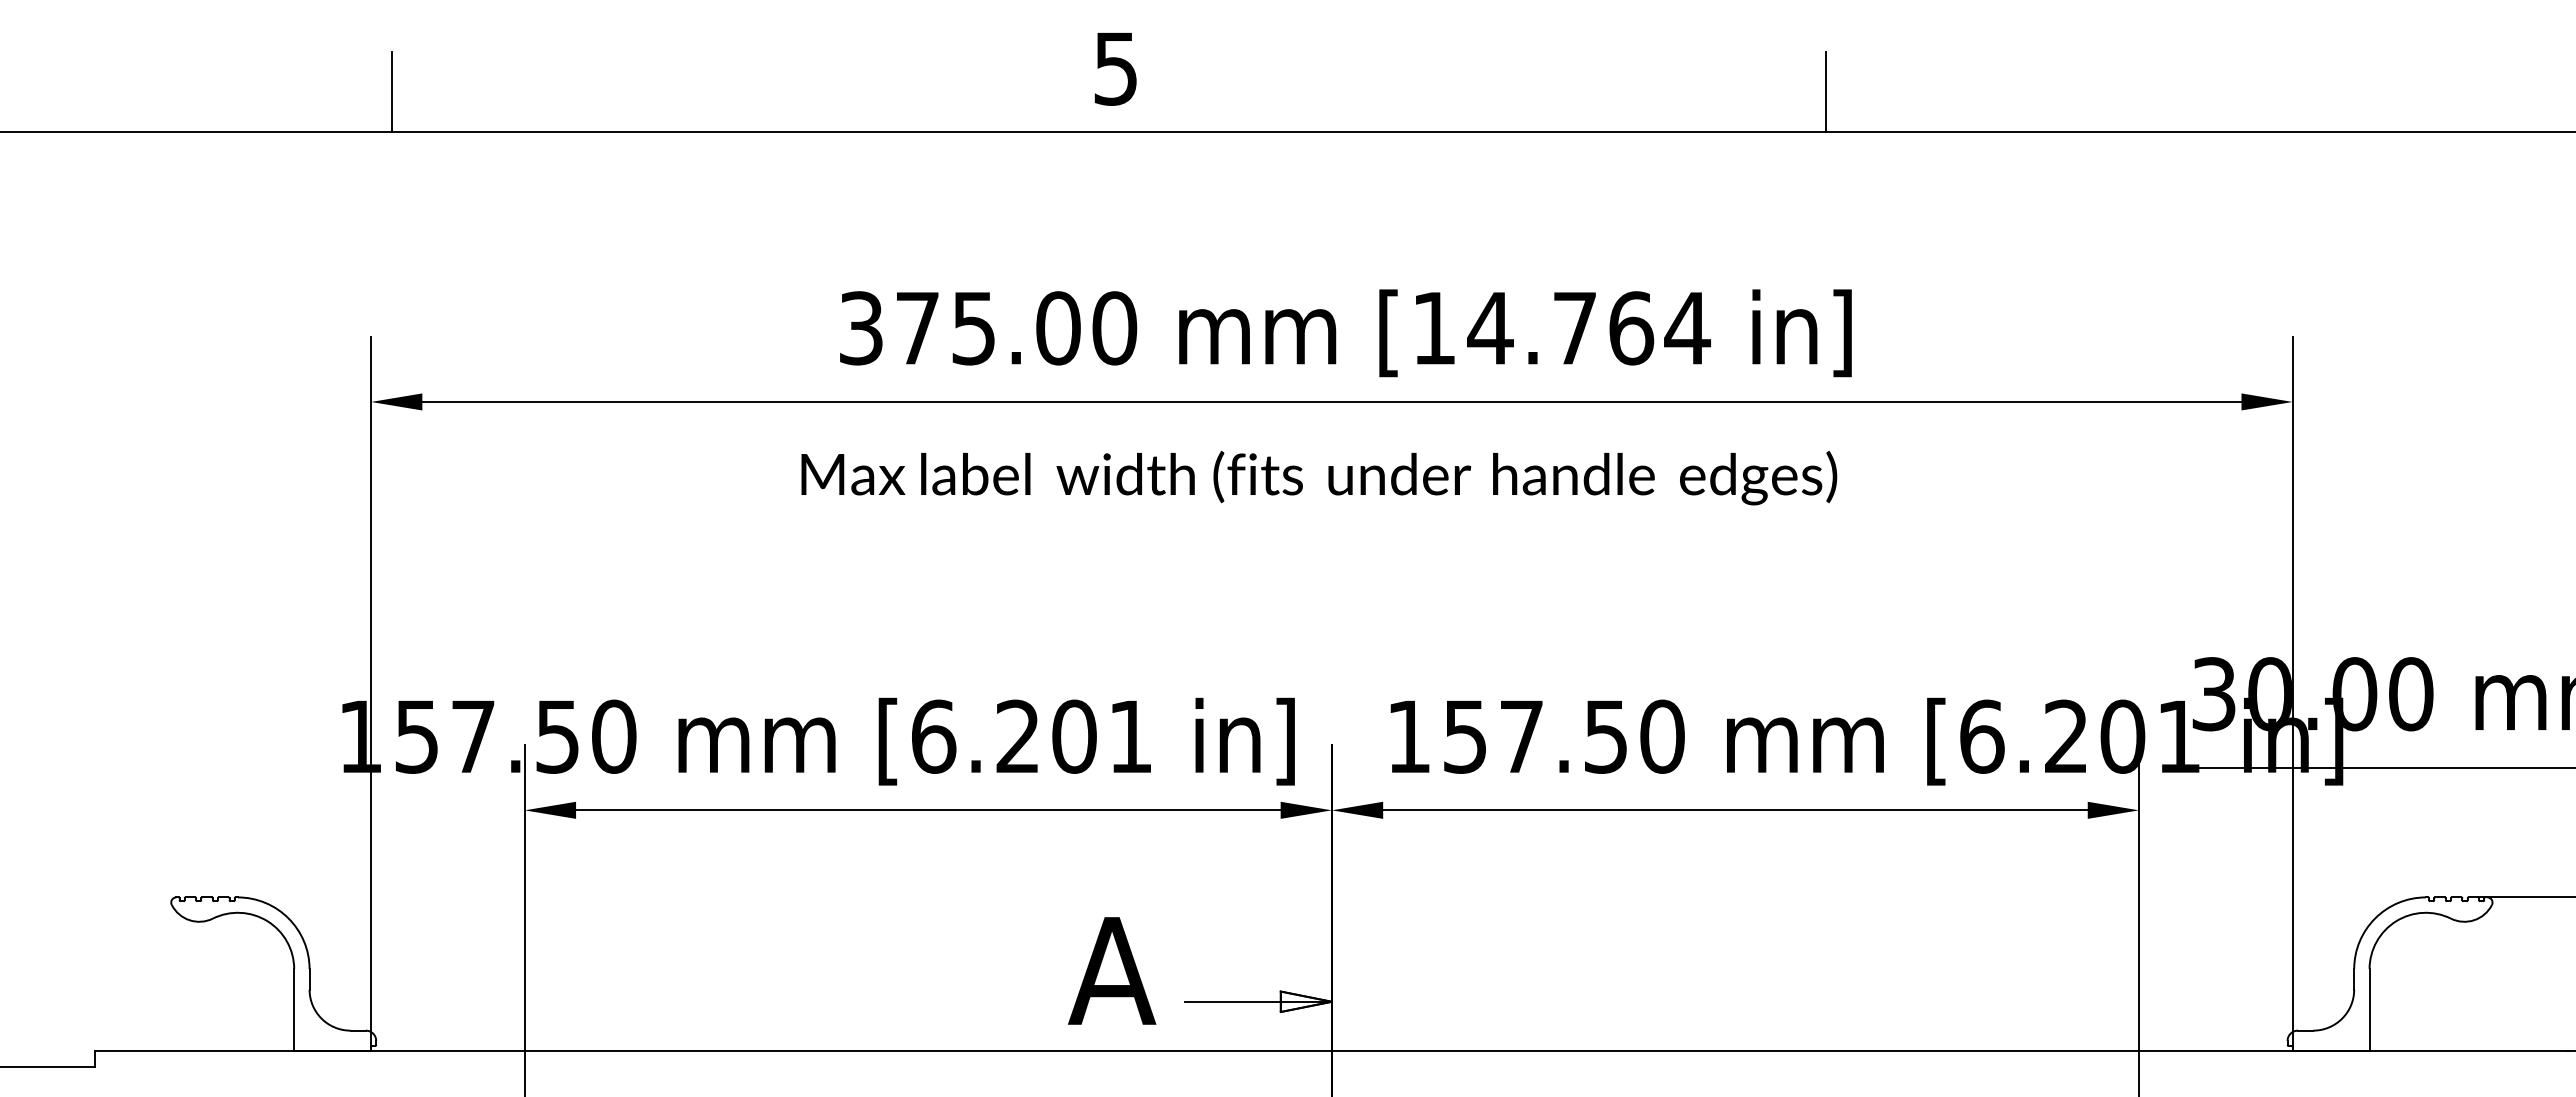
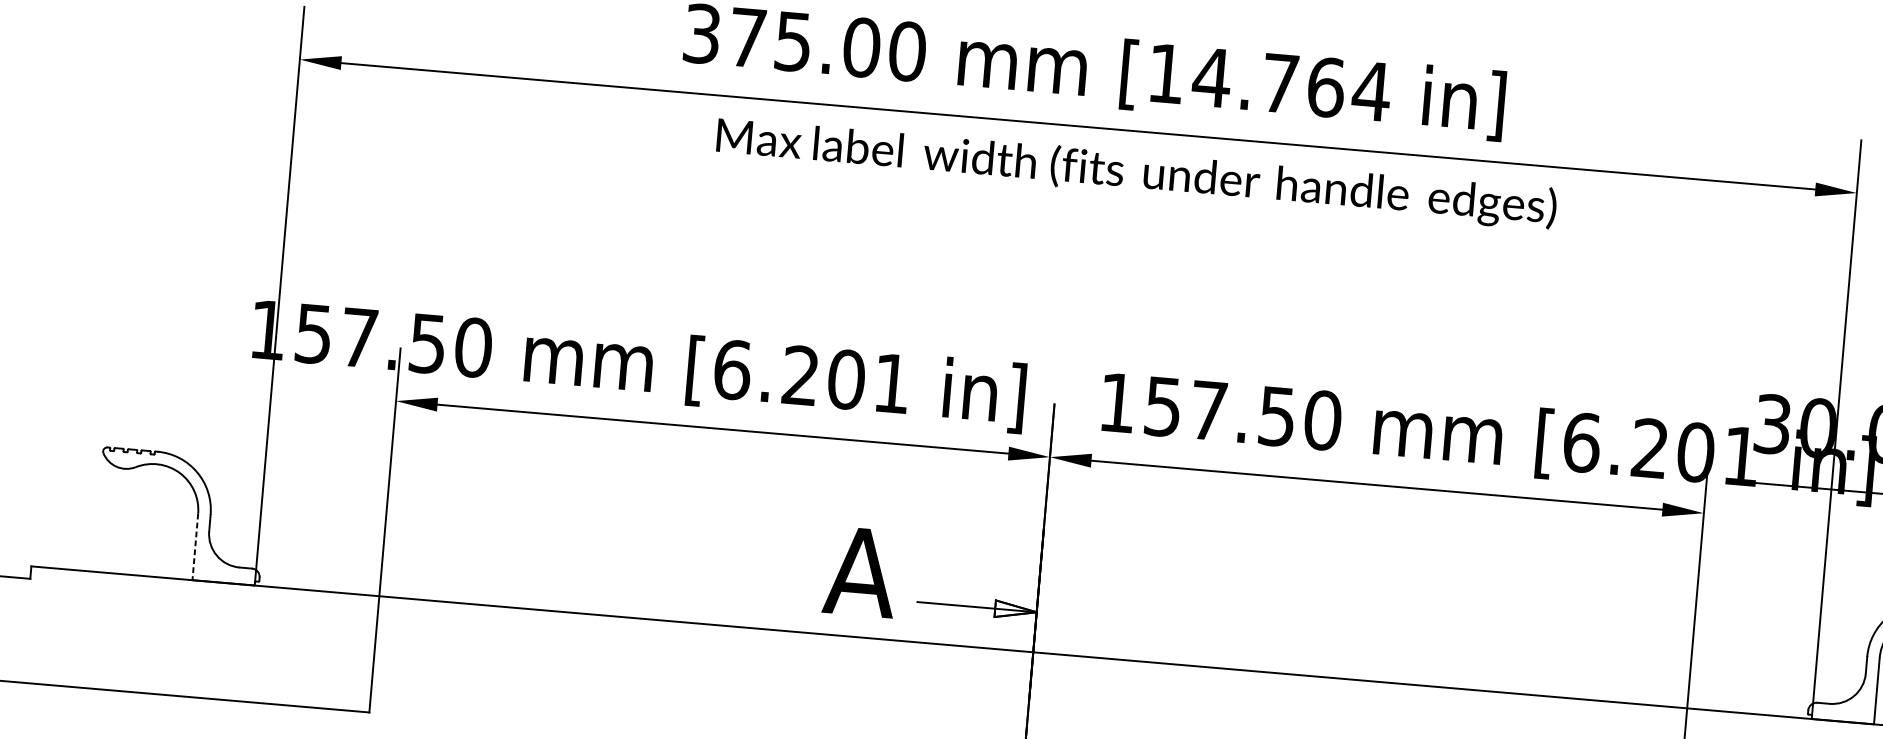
text: (1319, 477) -> (1136, 173), moved
line: (294, 1010) -> (195, 547), solid -> dashed

